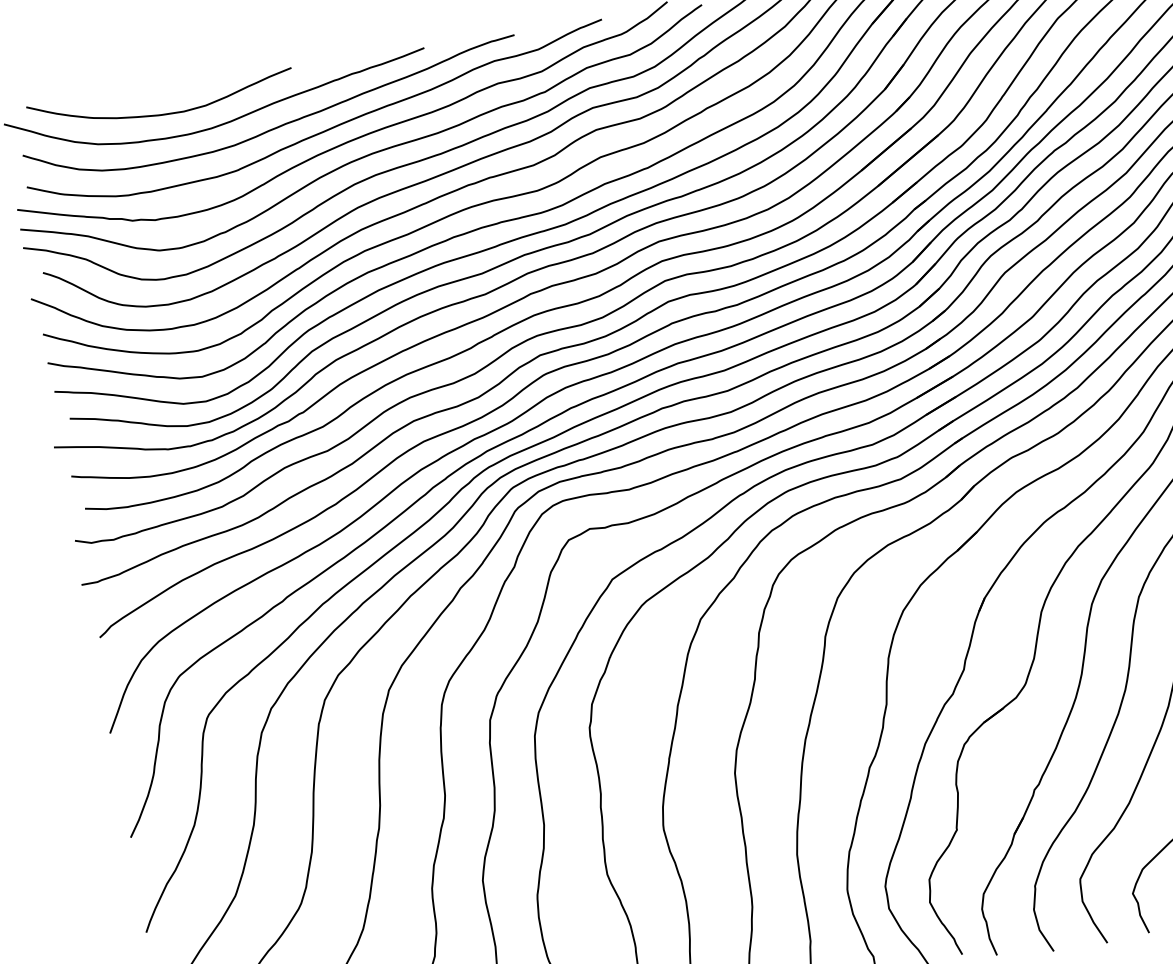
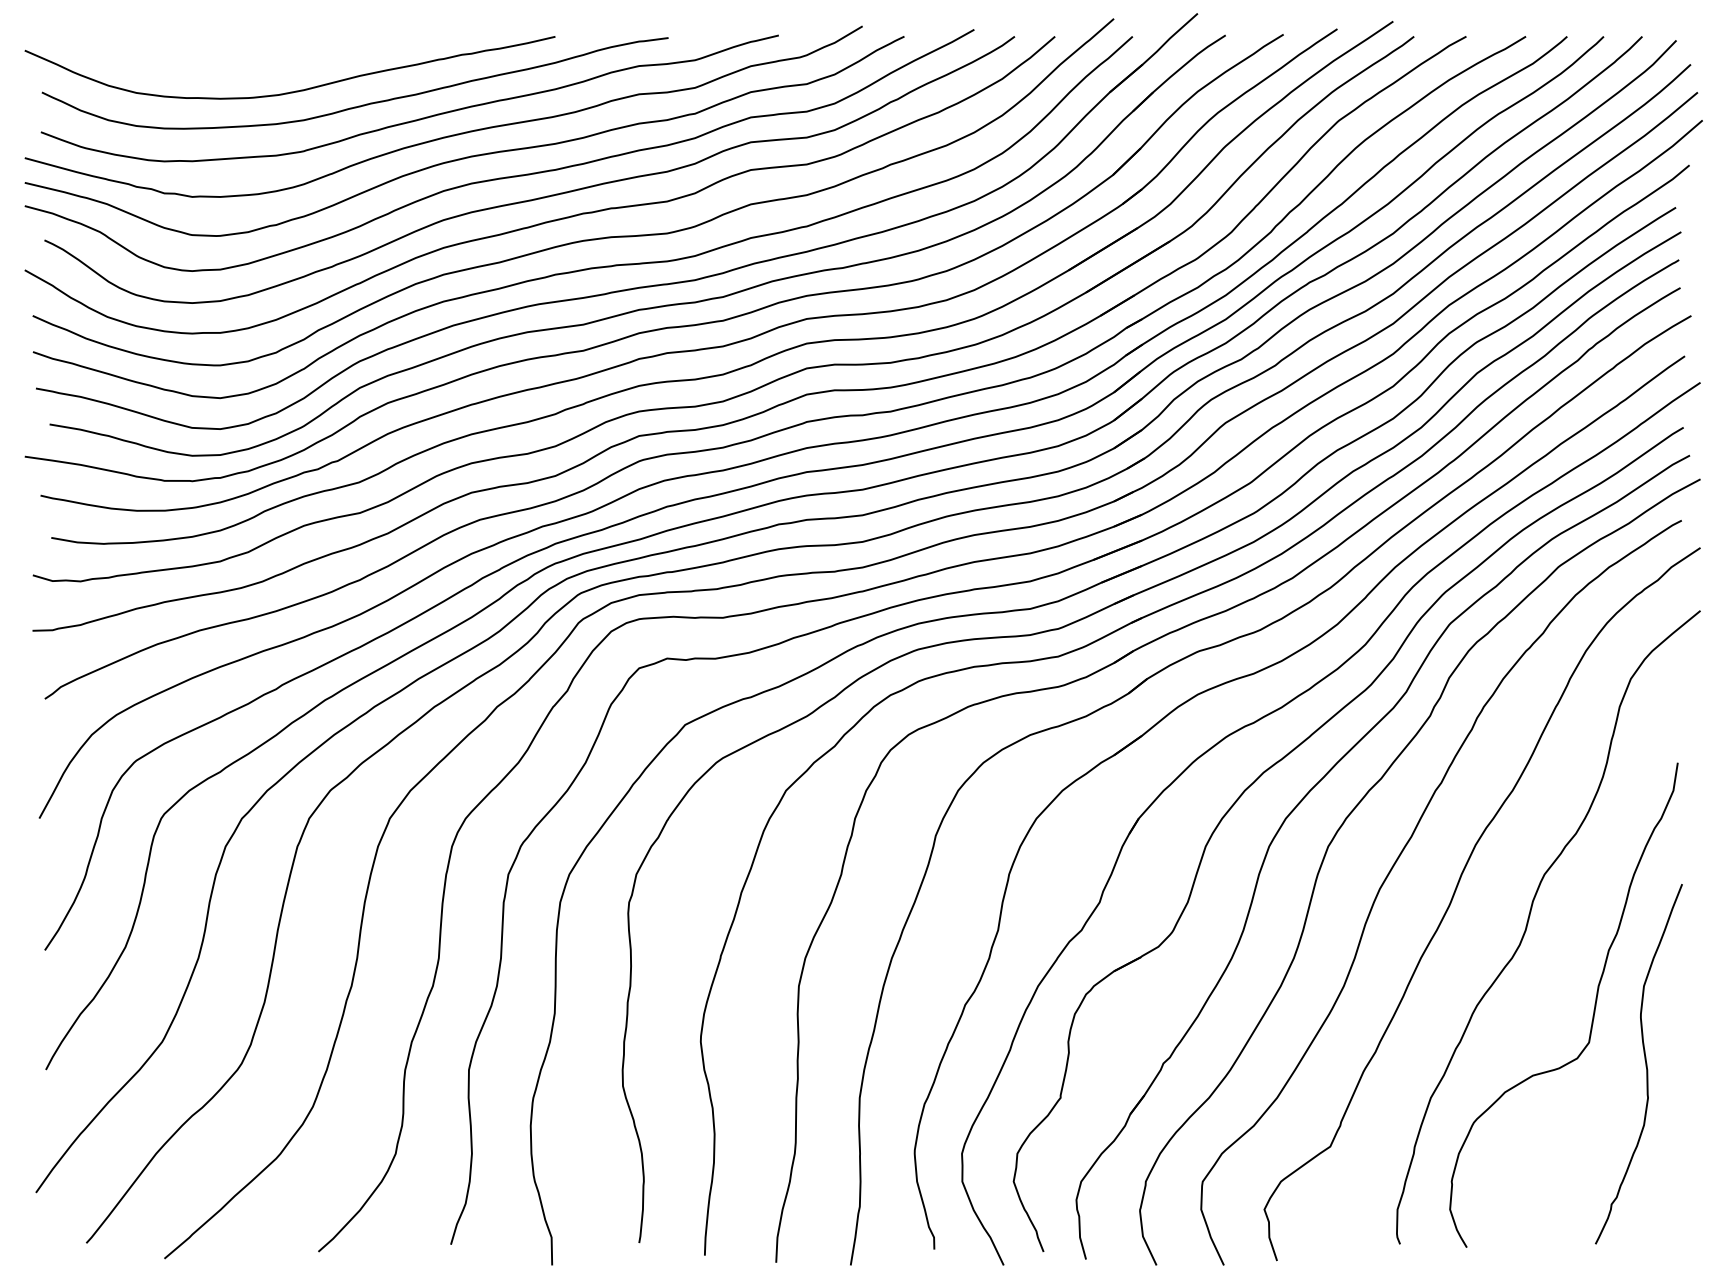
curve: (162, 114) -> (221, 68), removed

